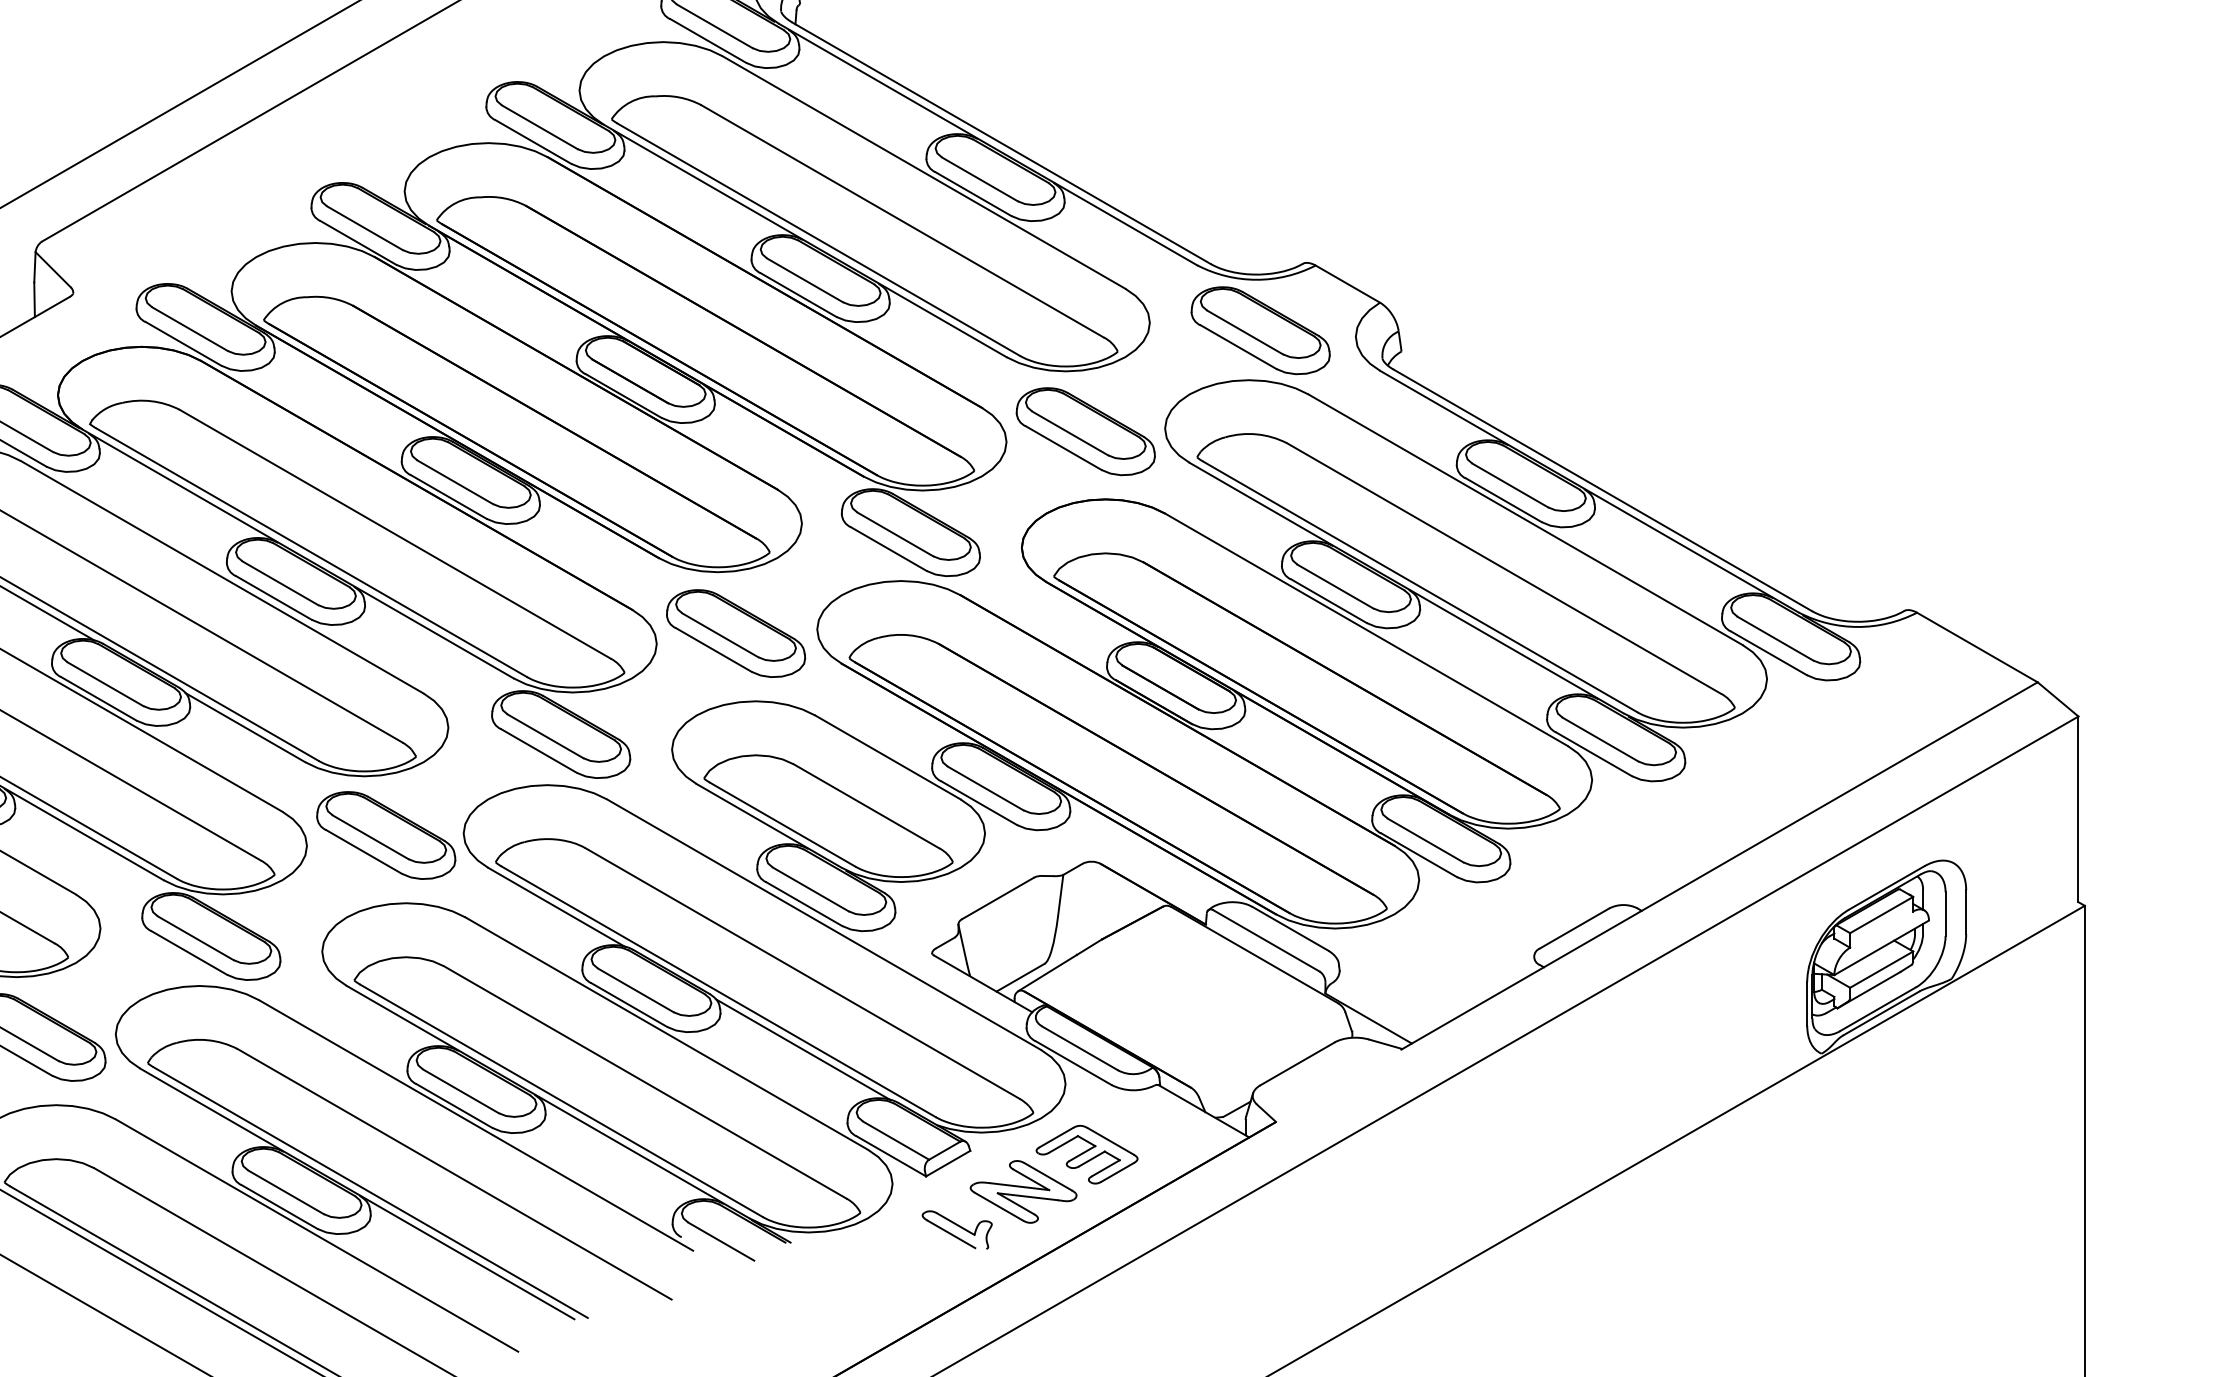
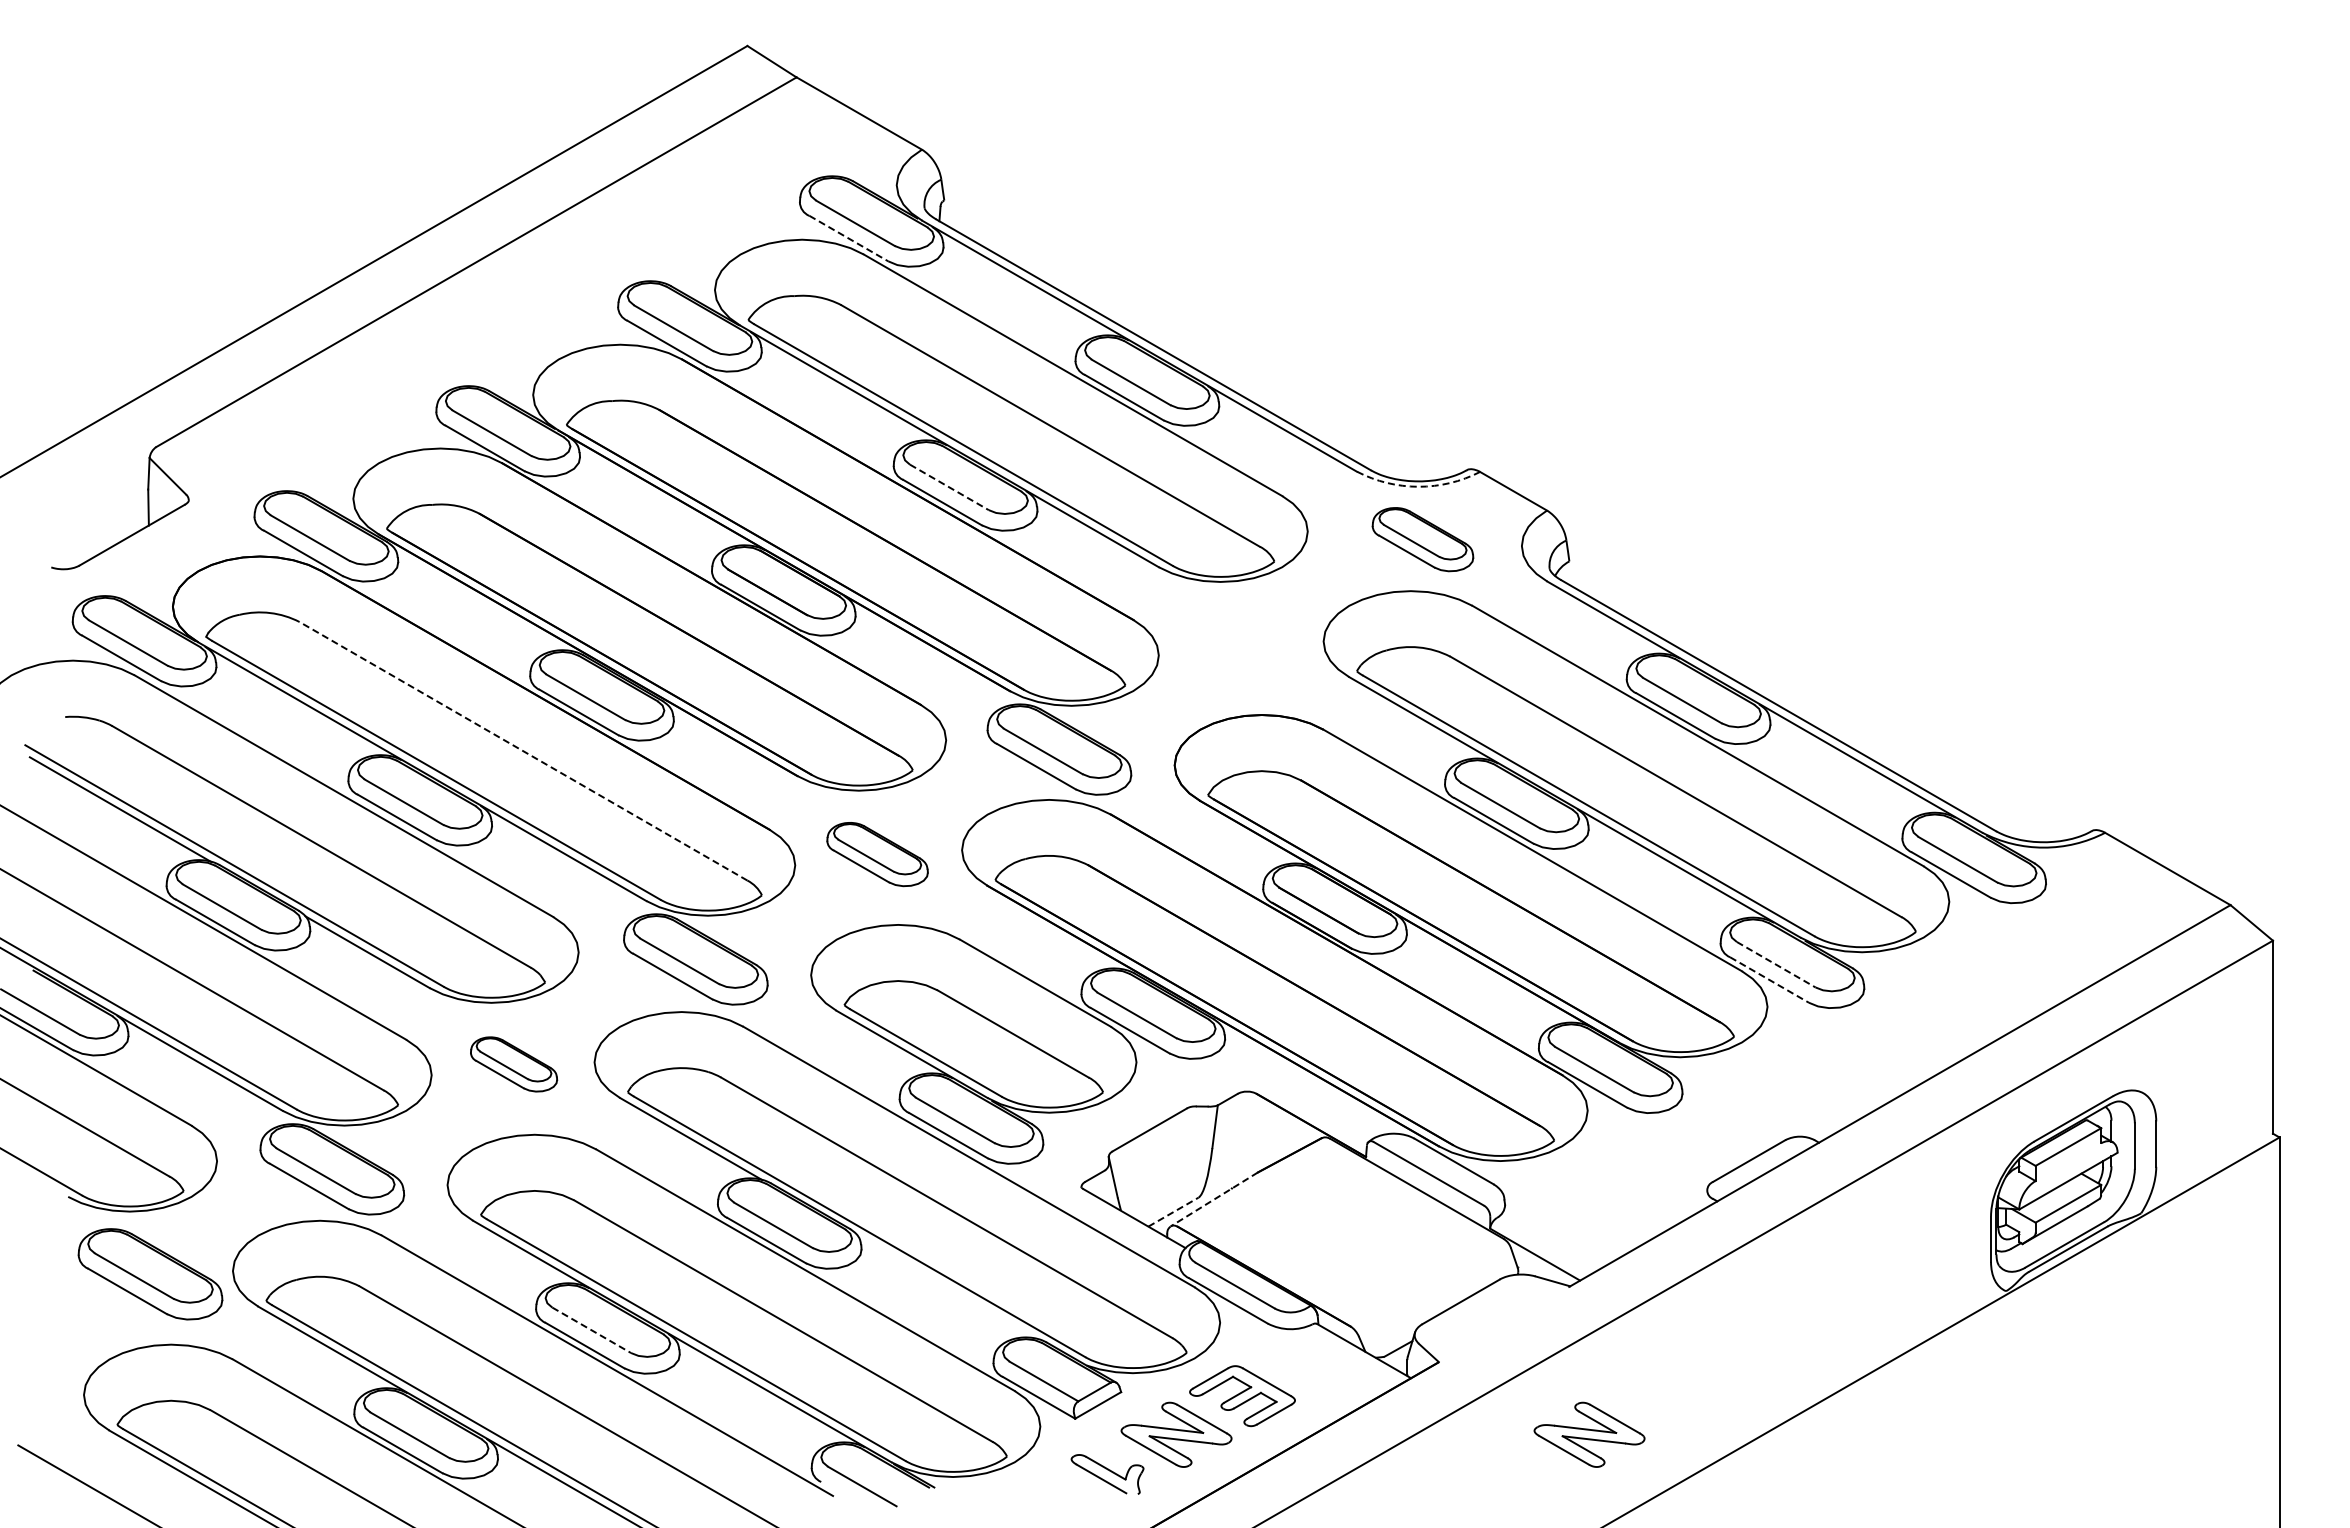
line: (708, 40) -> (849, 238), solid -> dashed
arc: (1256, 279) -> (1418, 486), solid -> dashed
line: (805, 280) -> (949, 487), solid -> dashed
part: (1260, 330) -> (1422, 539), size x0.7
part: (1085, 431) -> (1240, 644), removed
line: (395, 534) -> (523, 751), solid -> dashed
part: (735, 633) -> (877, 854), size x0.7
line: (1600, 739) -> (1776, 964), solid -> dashed
line: (1594, 754) -> (1769, 980), solid -> dashed
part: (385, 835) -> (513, 1064), size x0.6
line: (1060, 965) -> (1214, 1199), solid -> dashed
line: (1020, 978) -> (1173, 1212), solid -> dashed
line: (803, 1049) -> (947, 1286), removed
line: (461, 1091) -> (592, 1330), solid -> dashed
part: (1420, 1191) -> (1589, 1434), added

